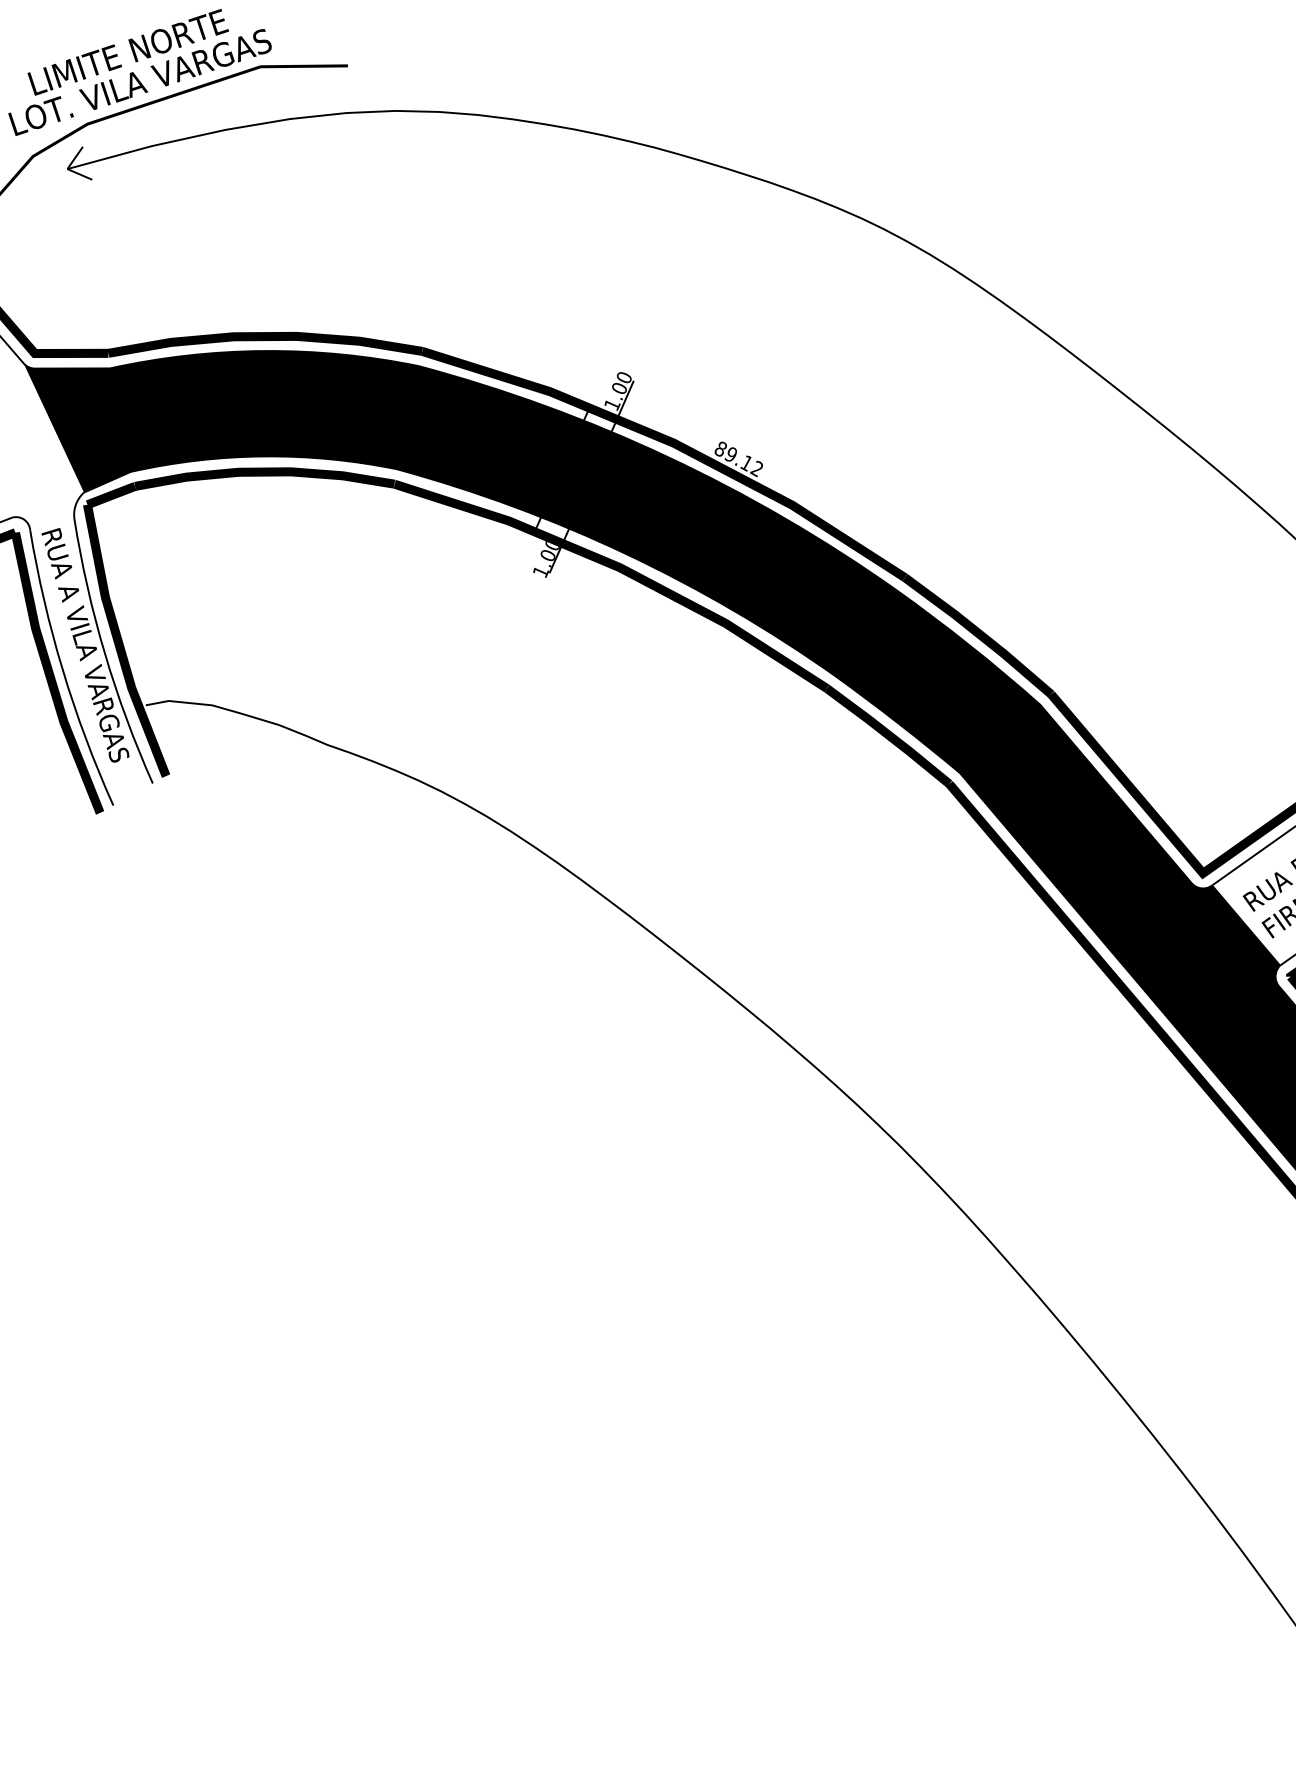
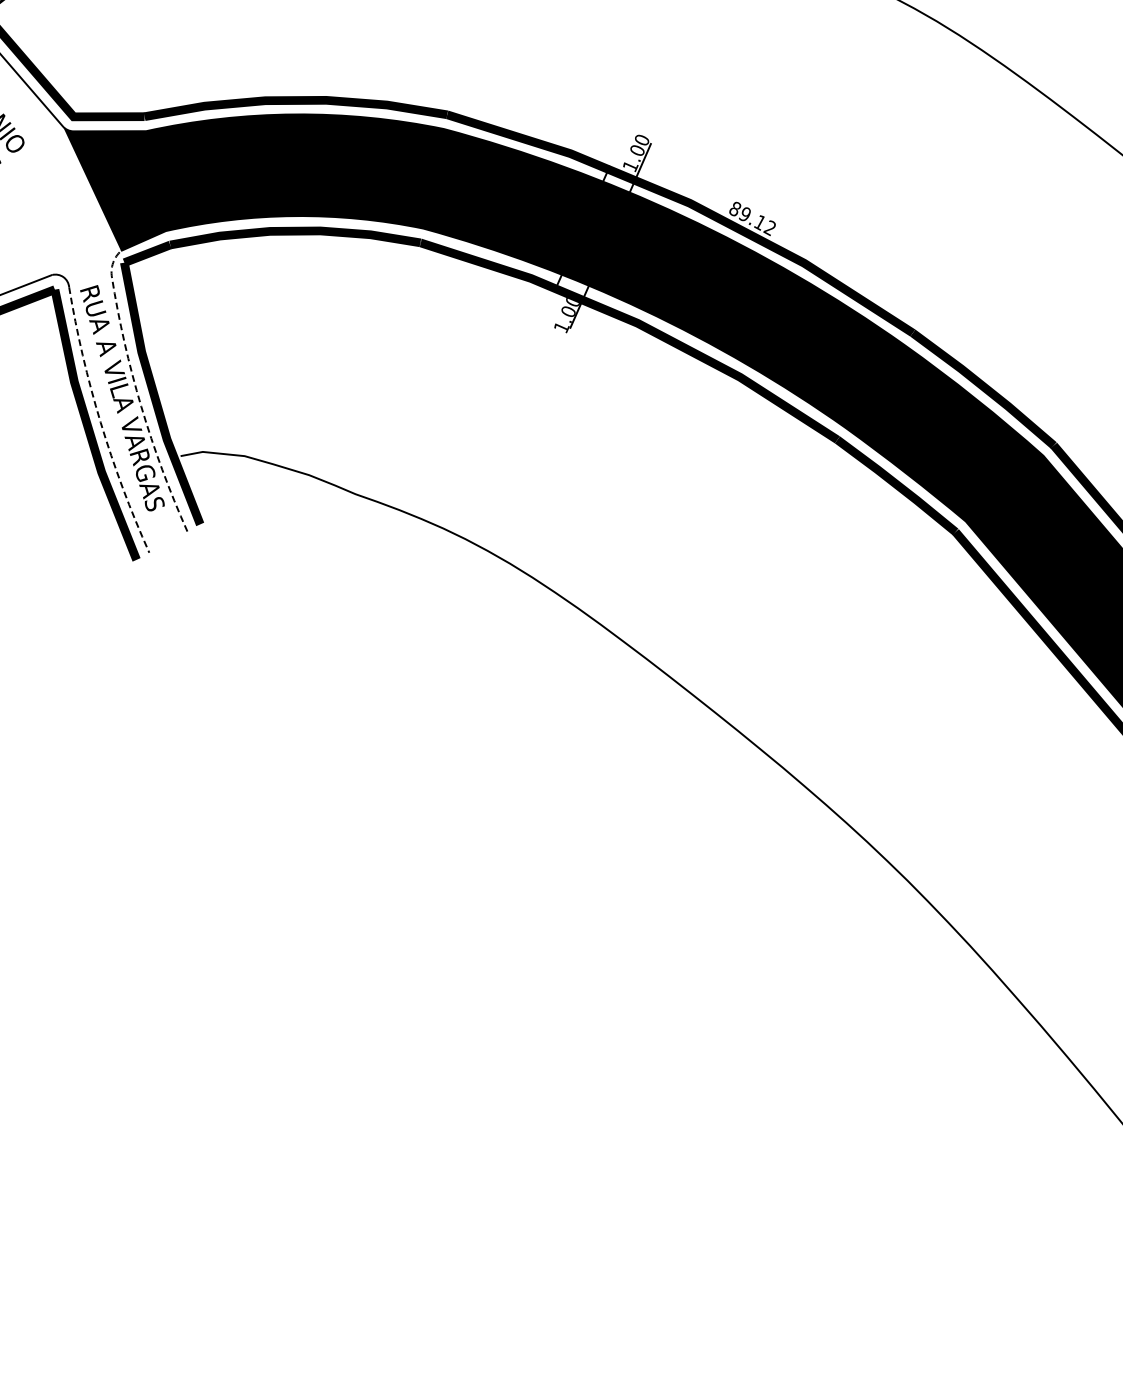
line: (100, 636) -> (136, 389), solid -> dashed
line: (62, 670) -> (100, 422), solid -> dashed

